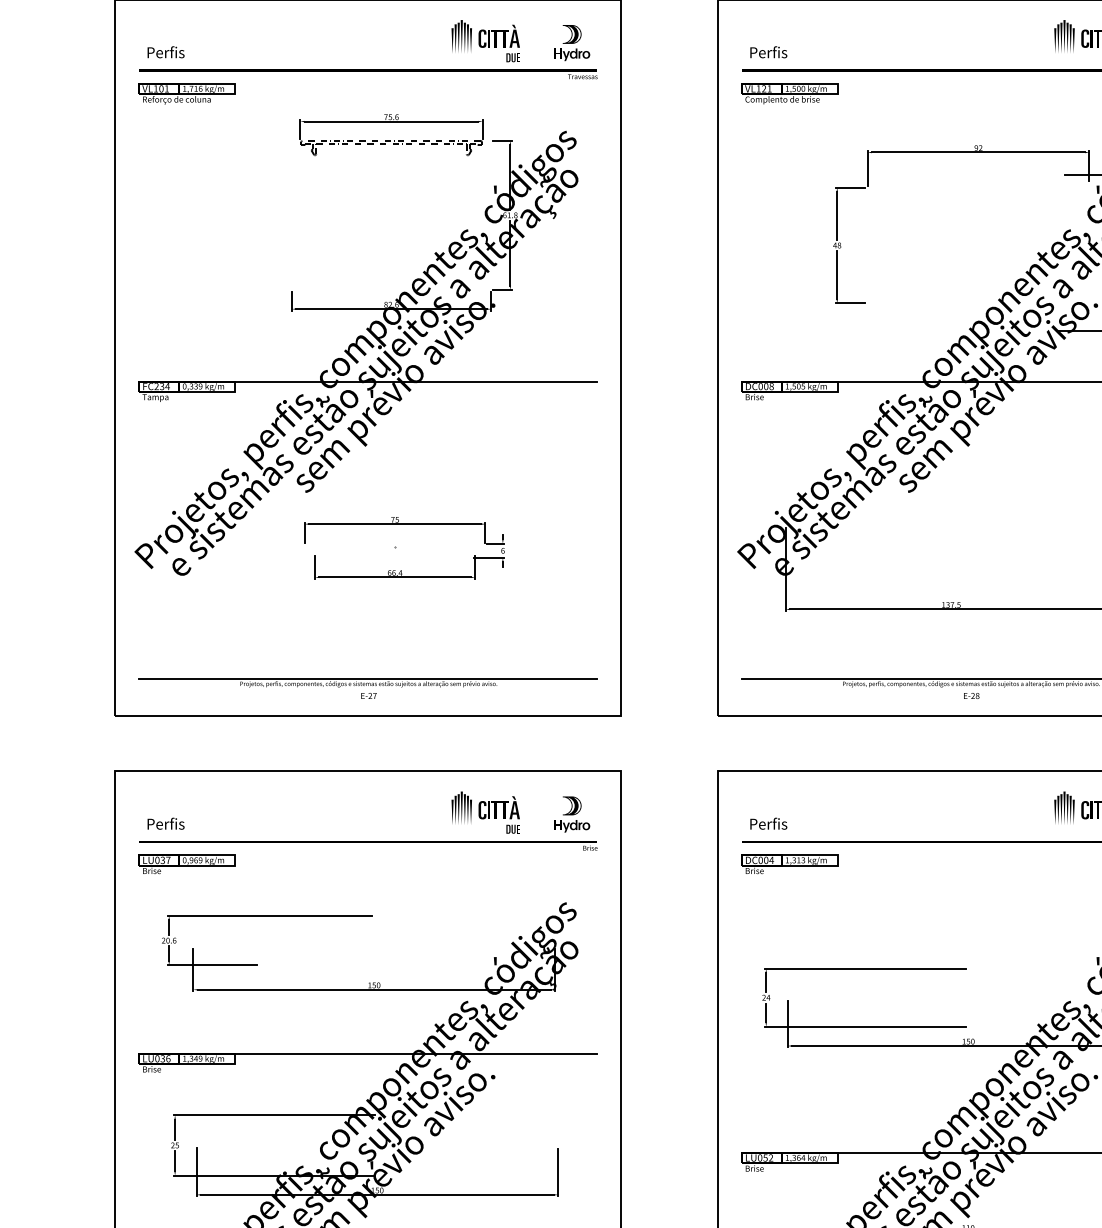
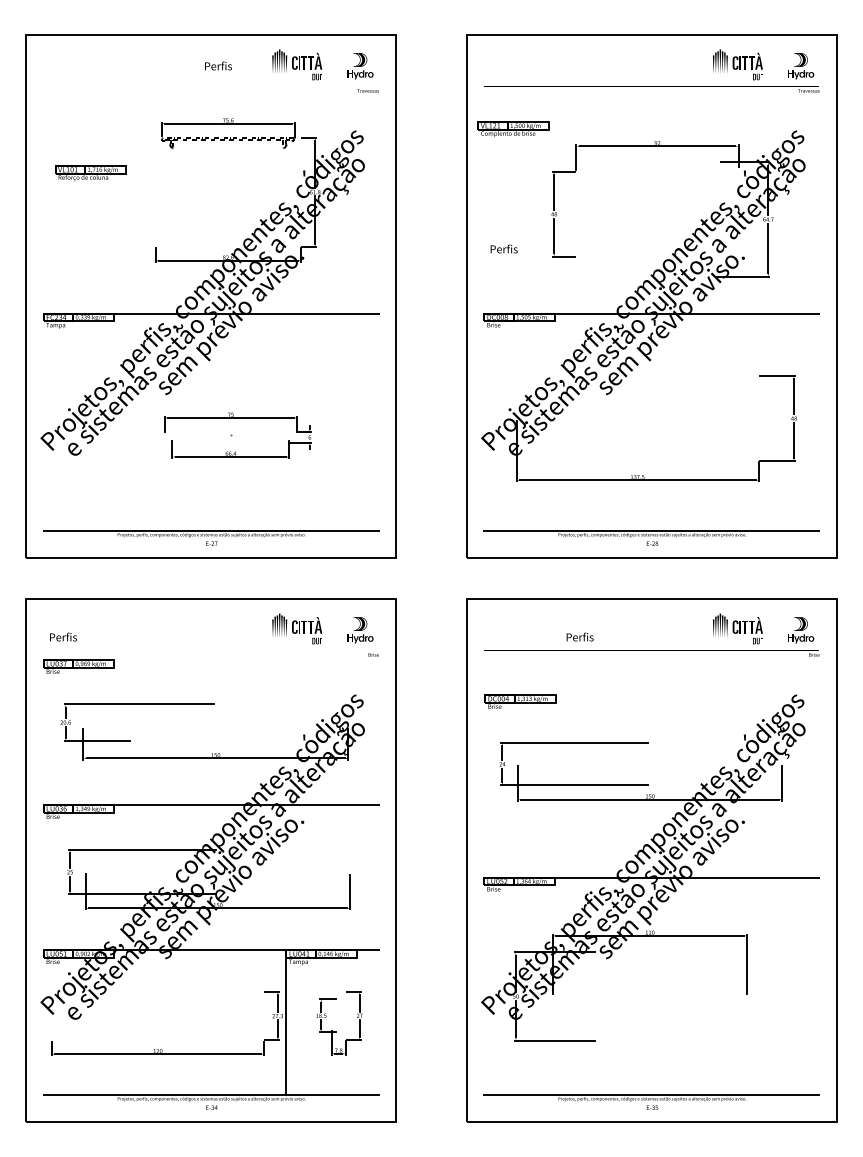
text: (166, 51) -> (218, 65), moved
text: (767, 51) -> (503, 248), moved
fill: (367, 70) -> (210, 86), removed
part: (789, 92) -> (513, 128), moved
part: (186, 93) -> (90, 173), moved
text: (767, 822) -> (579, 636), moved
fill: (367, 842) -> (210, 650), removed
part: (789, 864) -> (520, 701), moved

